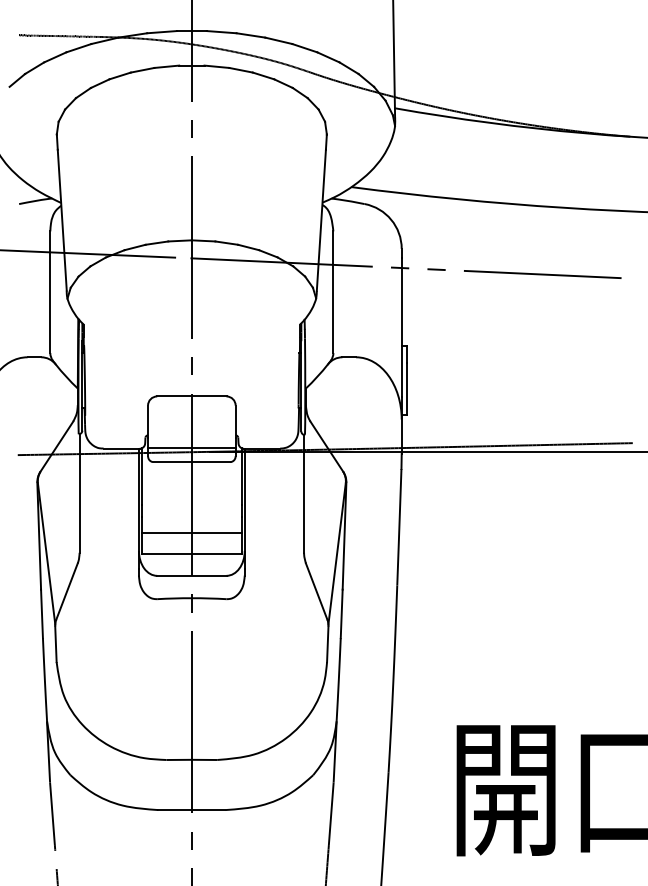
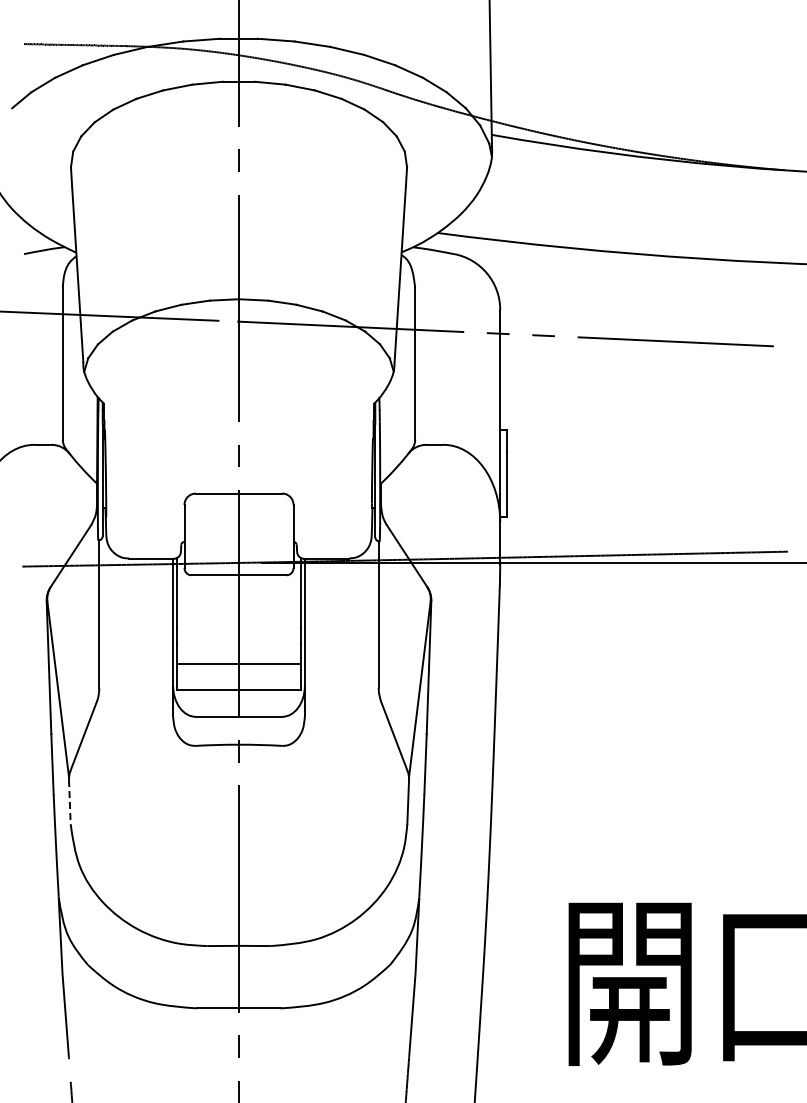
line: (191, 447) -> (238, 557), removed
line: (55, 644) -> (69, 802), solid -> dashed

